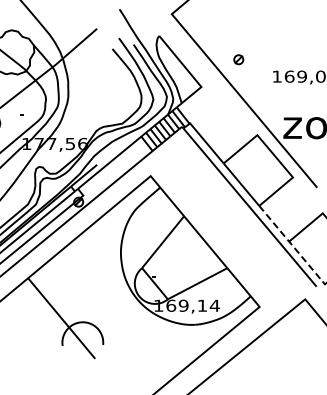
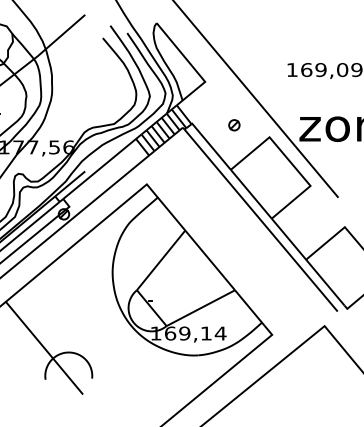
part: (238, 59) -> (234, 124), moved
line: (291, 244) -> (308, 263), dashed -> solid

